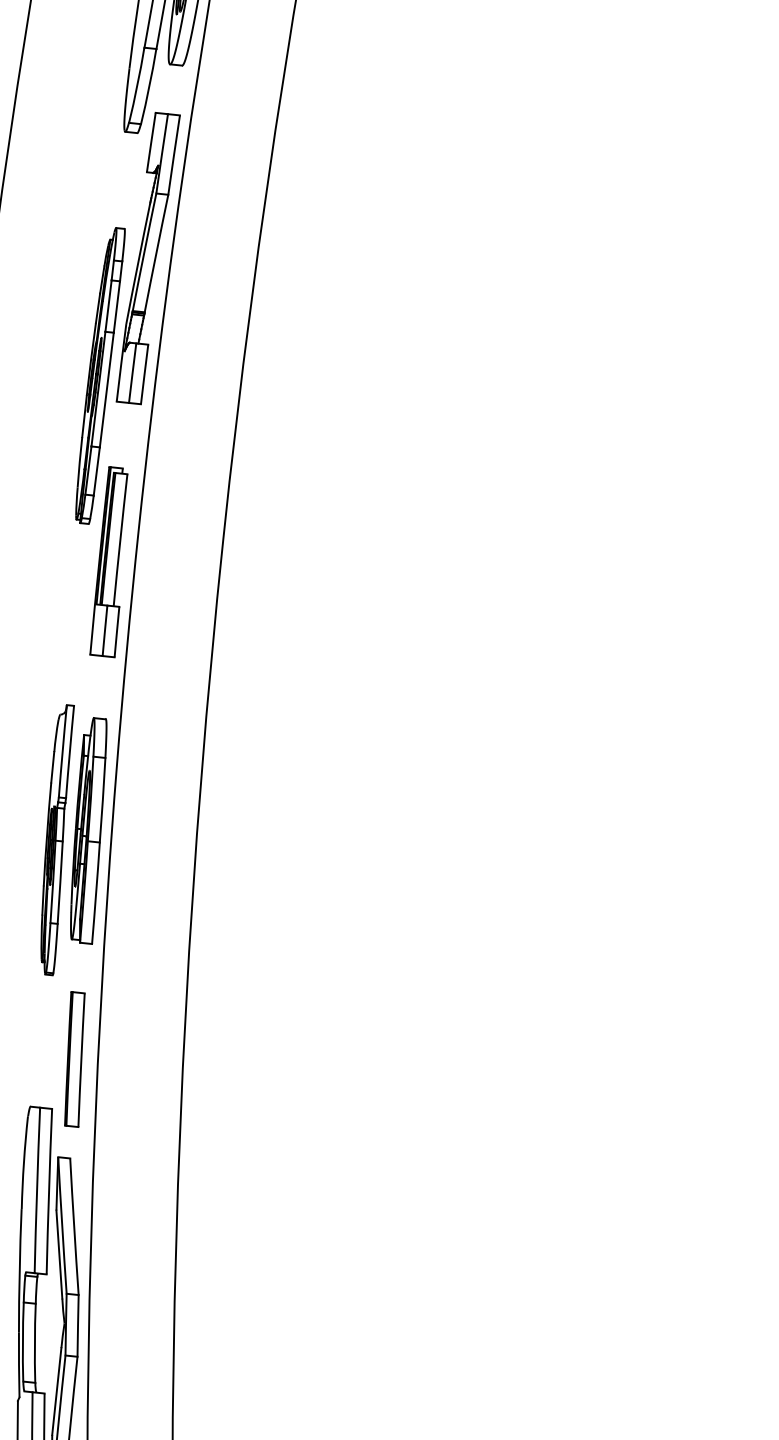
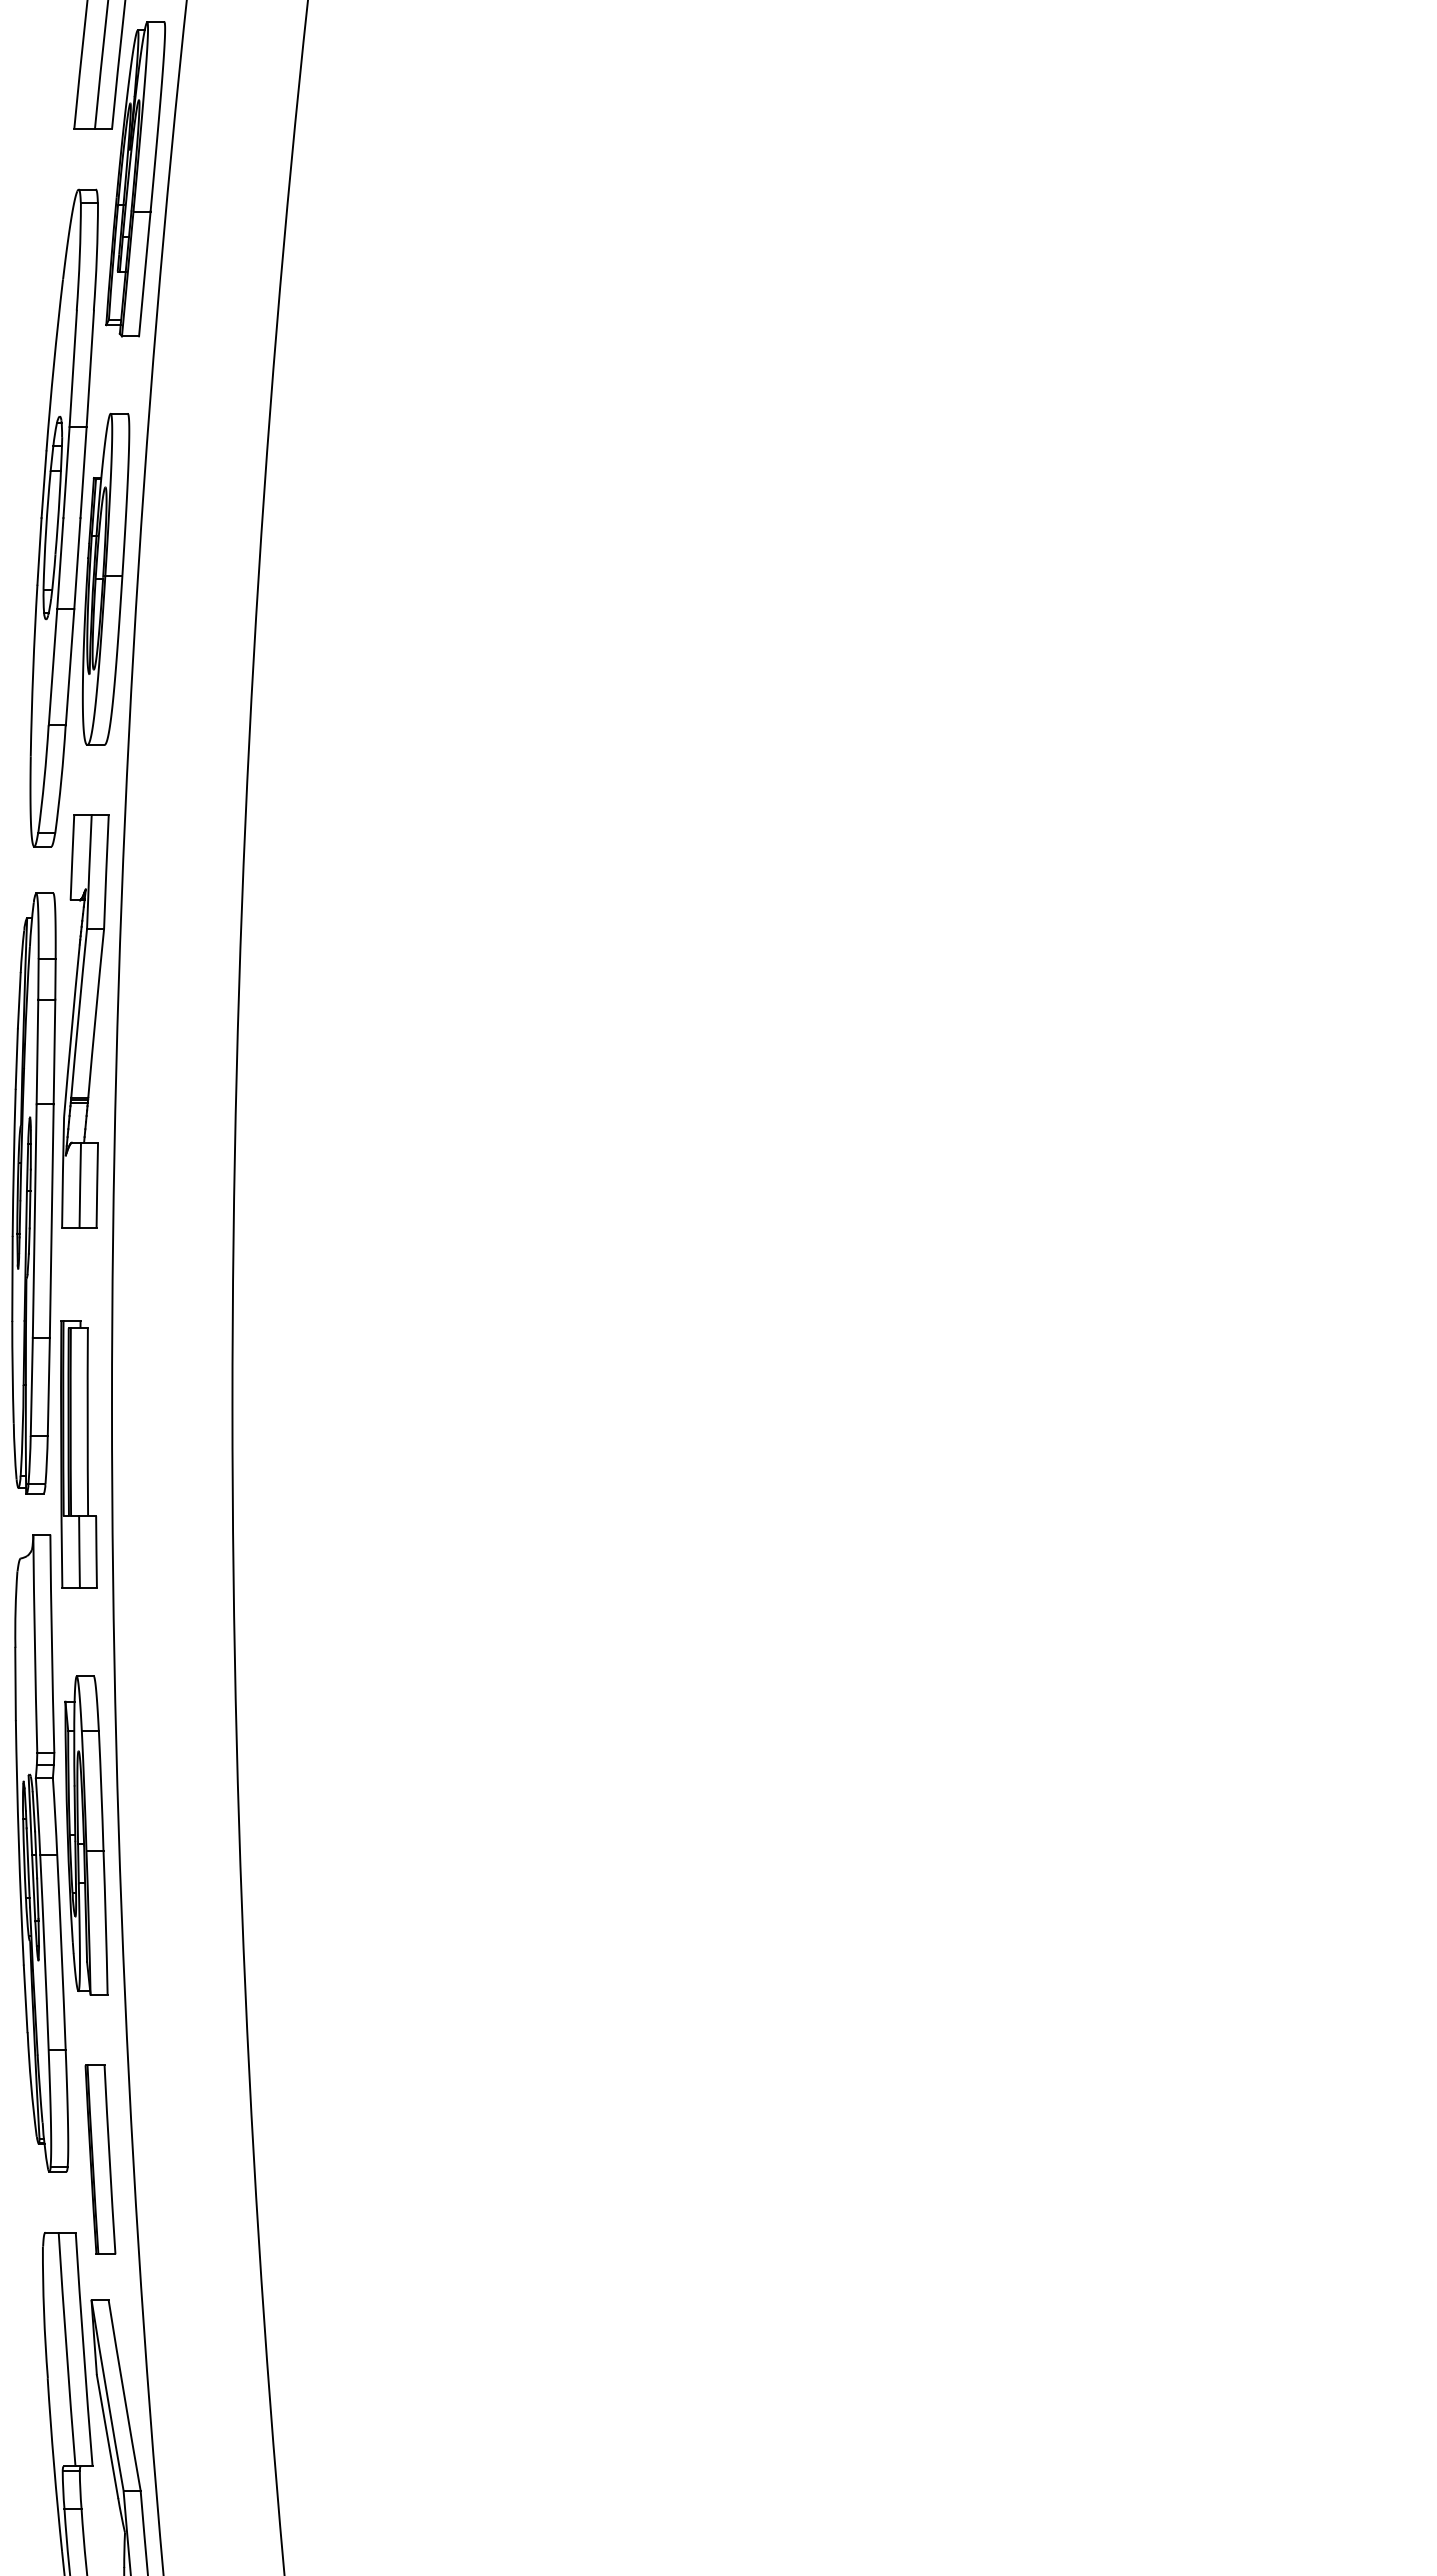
part: (99, 375) -> (33, 1193), size x1.43
part: (56, 839) -> (41, 1853), size x1.67

